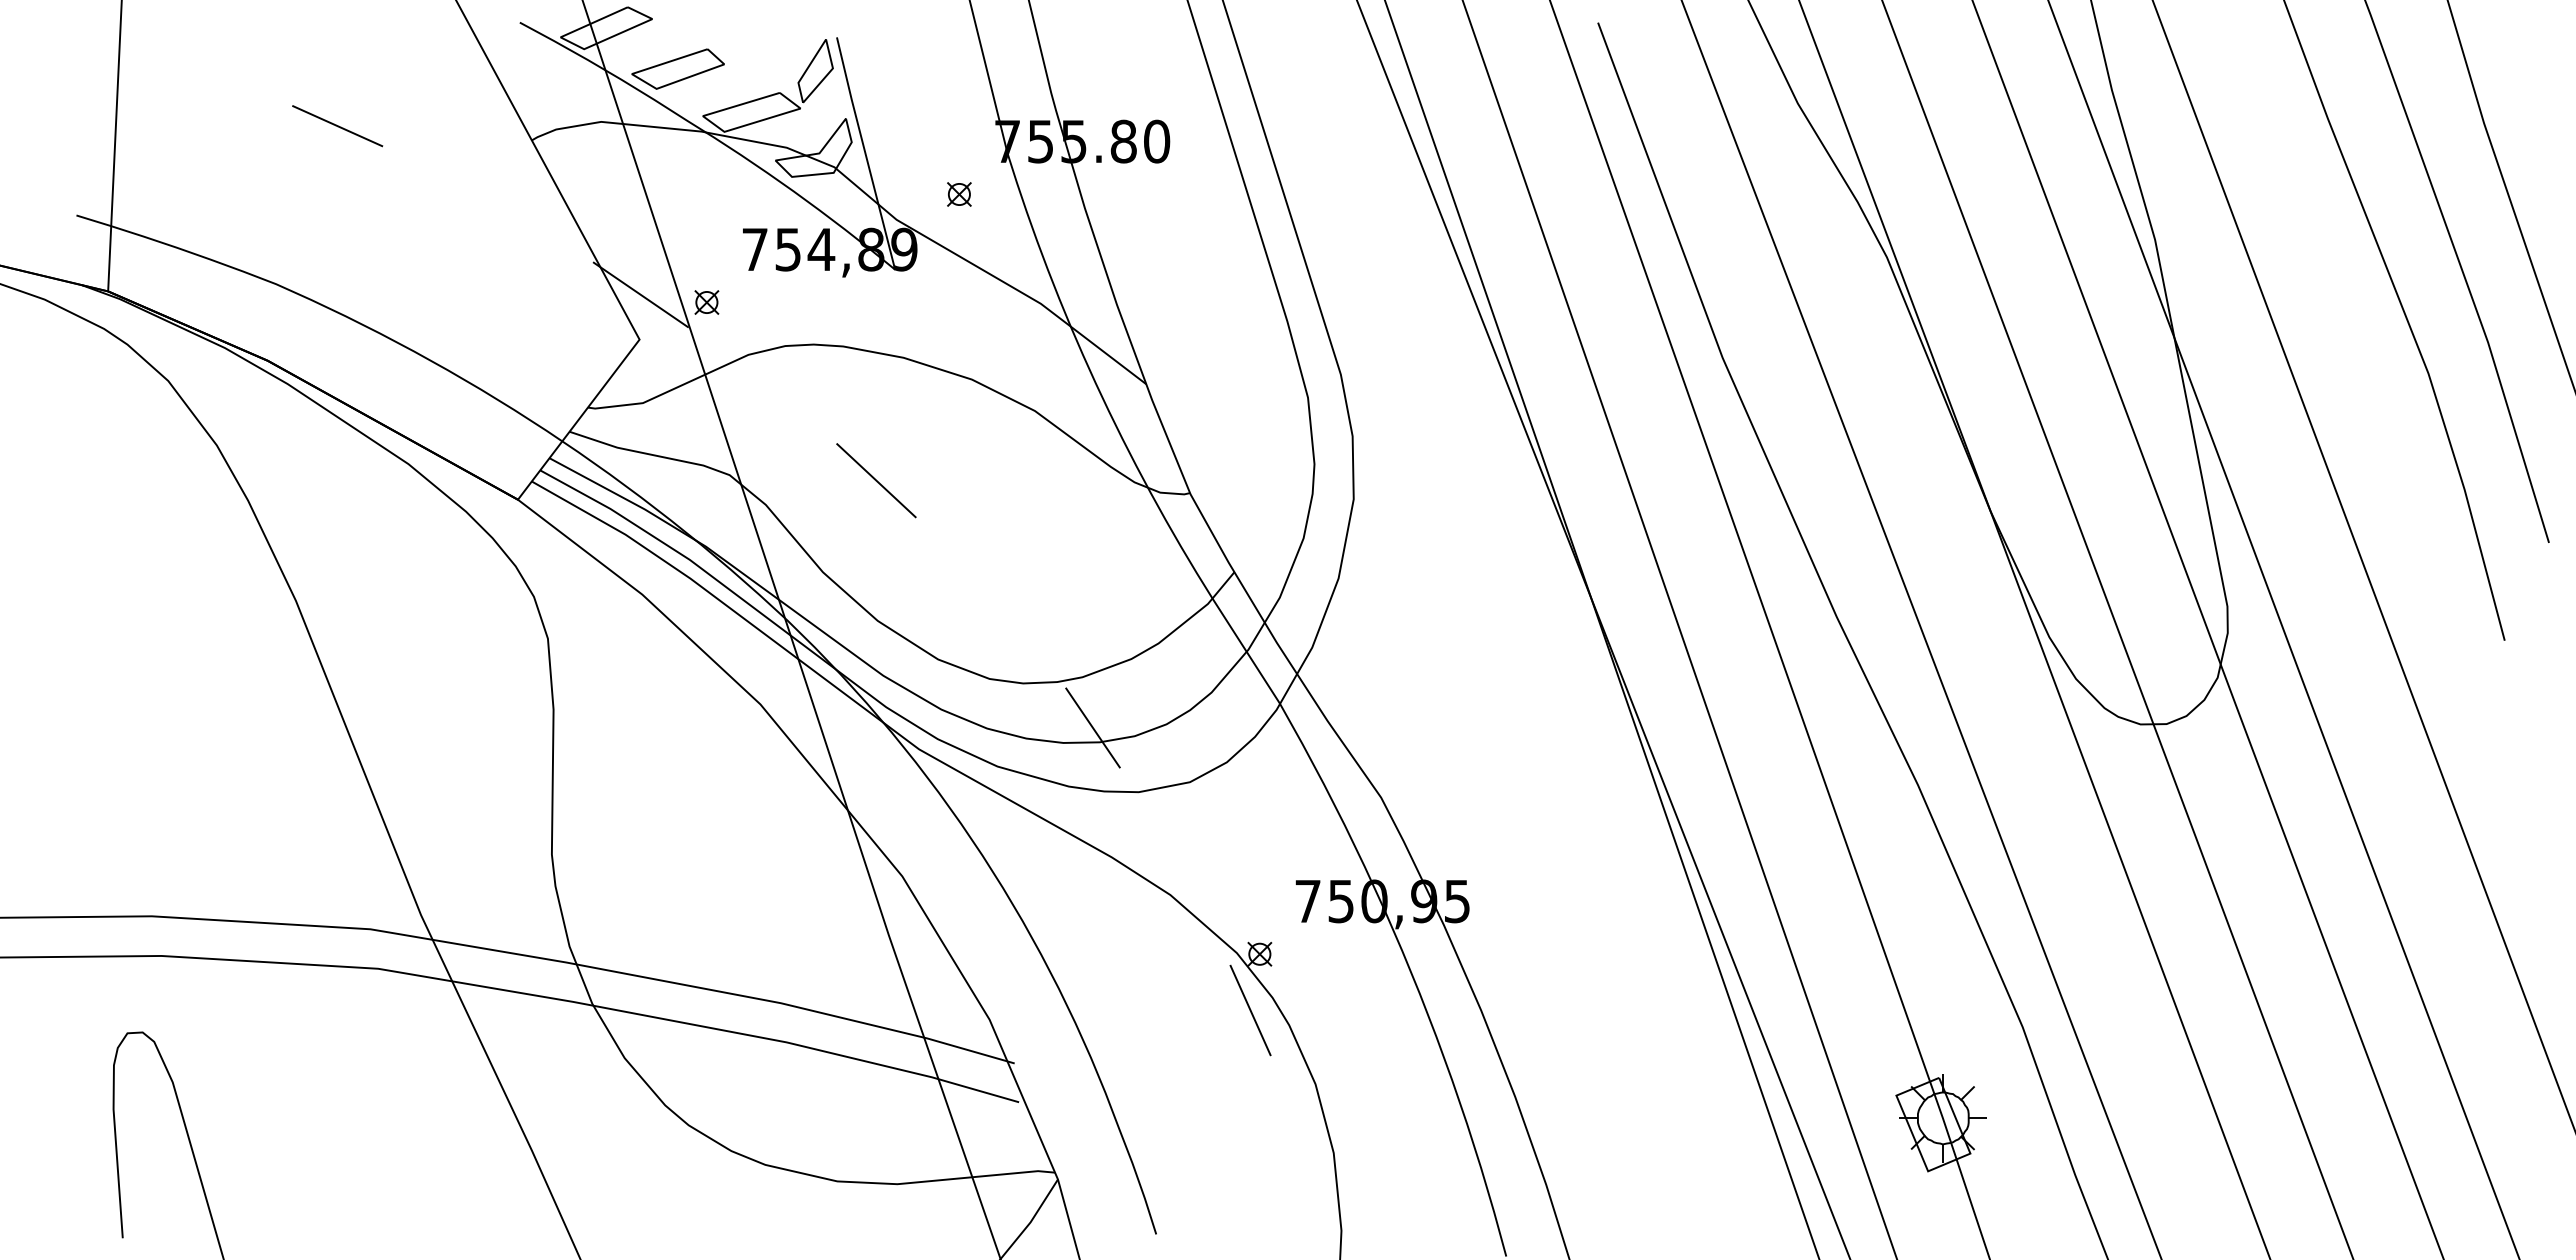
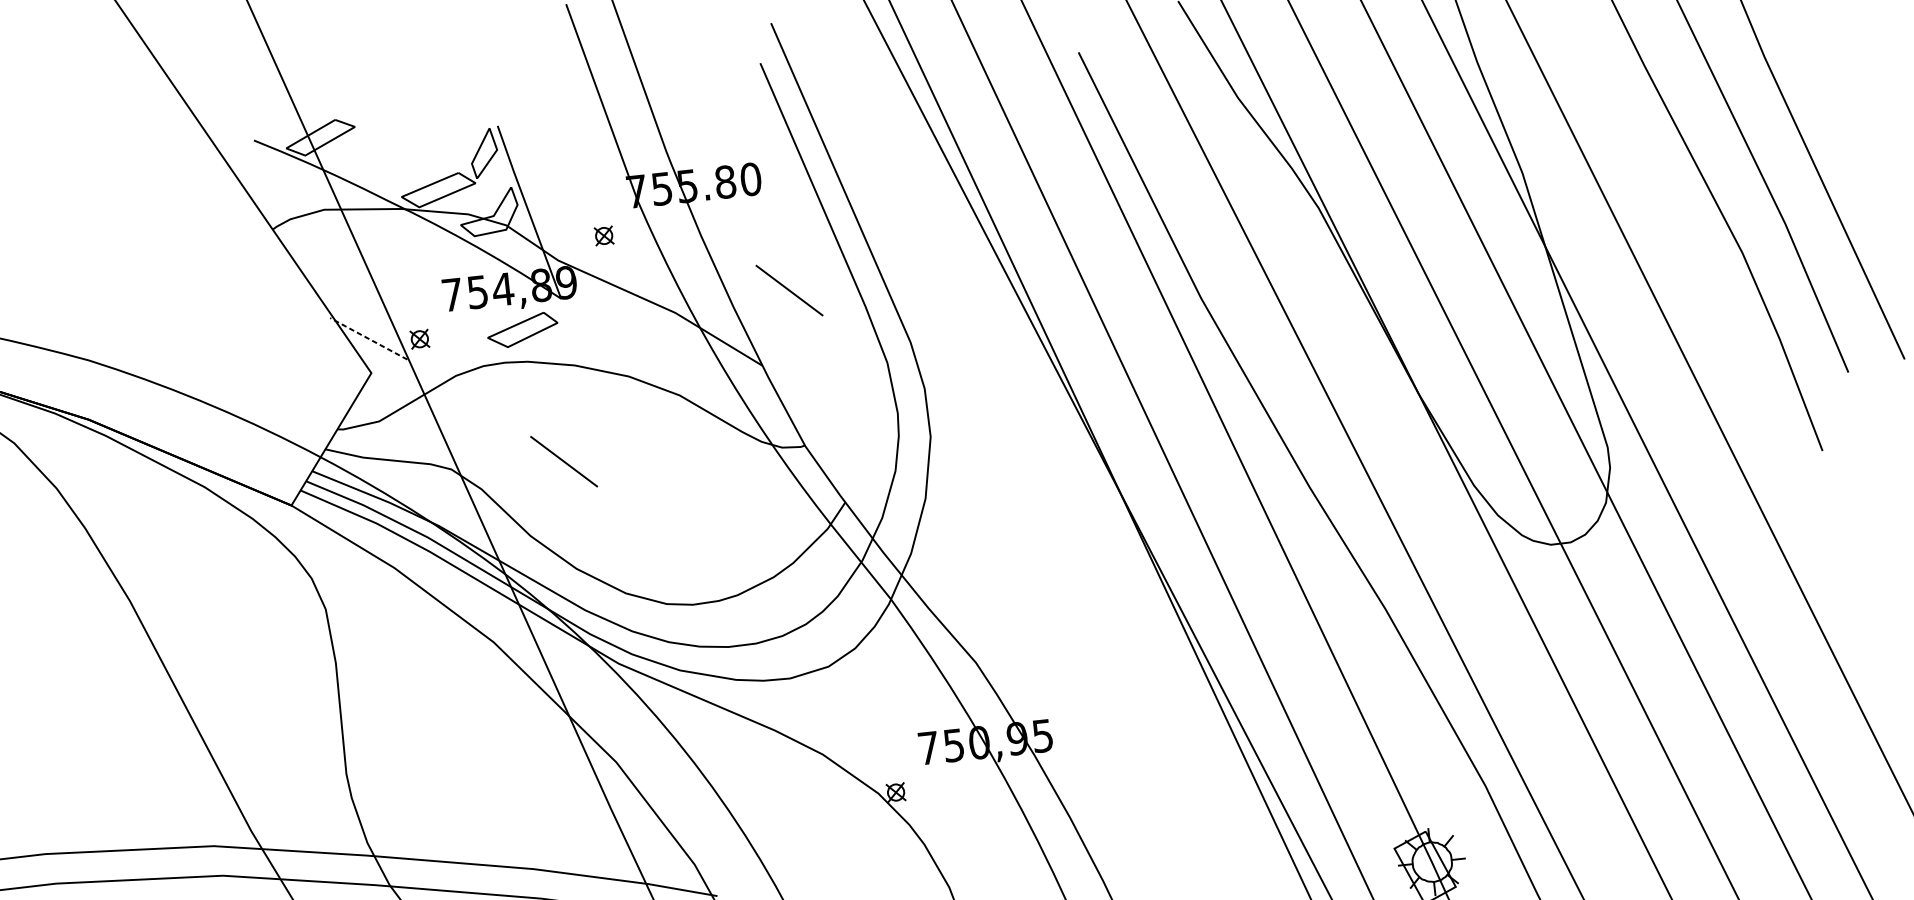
part: (677, 68) -> (522, 329), moved
line: (337, 126) -> (122, 234), removed
line: (1191, 290) -> (789, 290), added
line: (640, 294) -> (368, 338), solid -> dashed
line: (1092, 727) -> (749, 632), removed
line: (1250, 1010) -> (893, 836), removed

